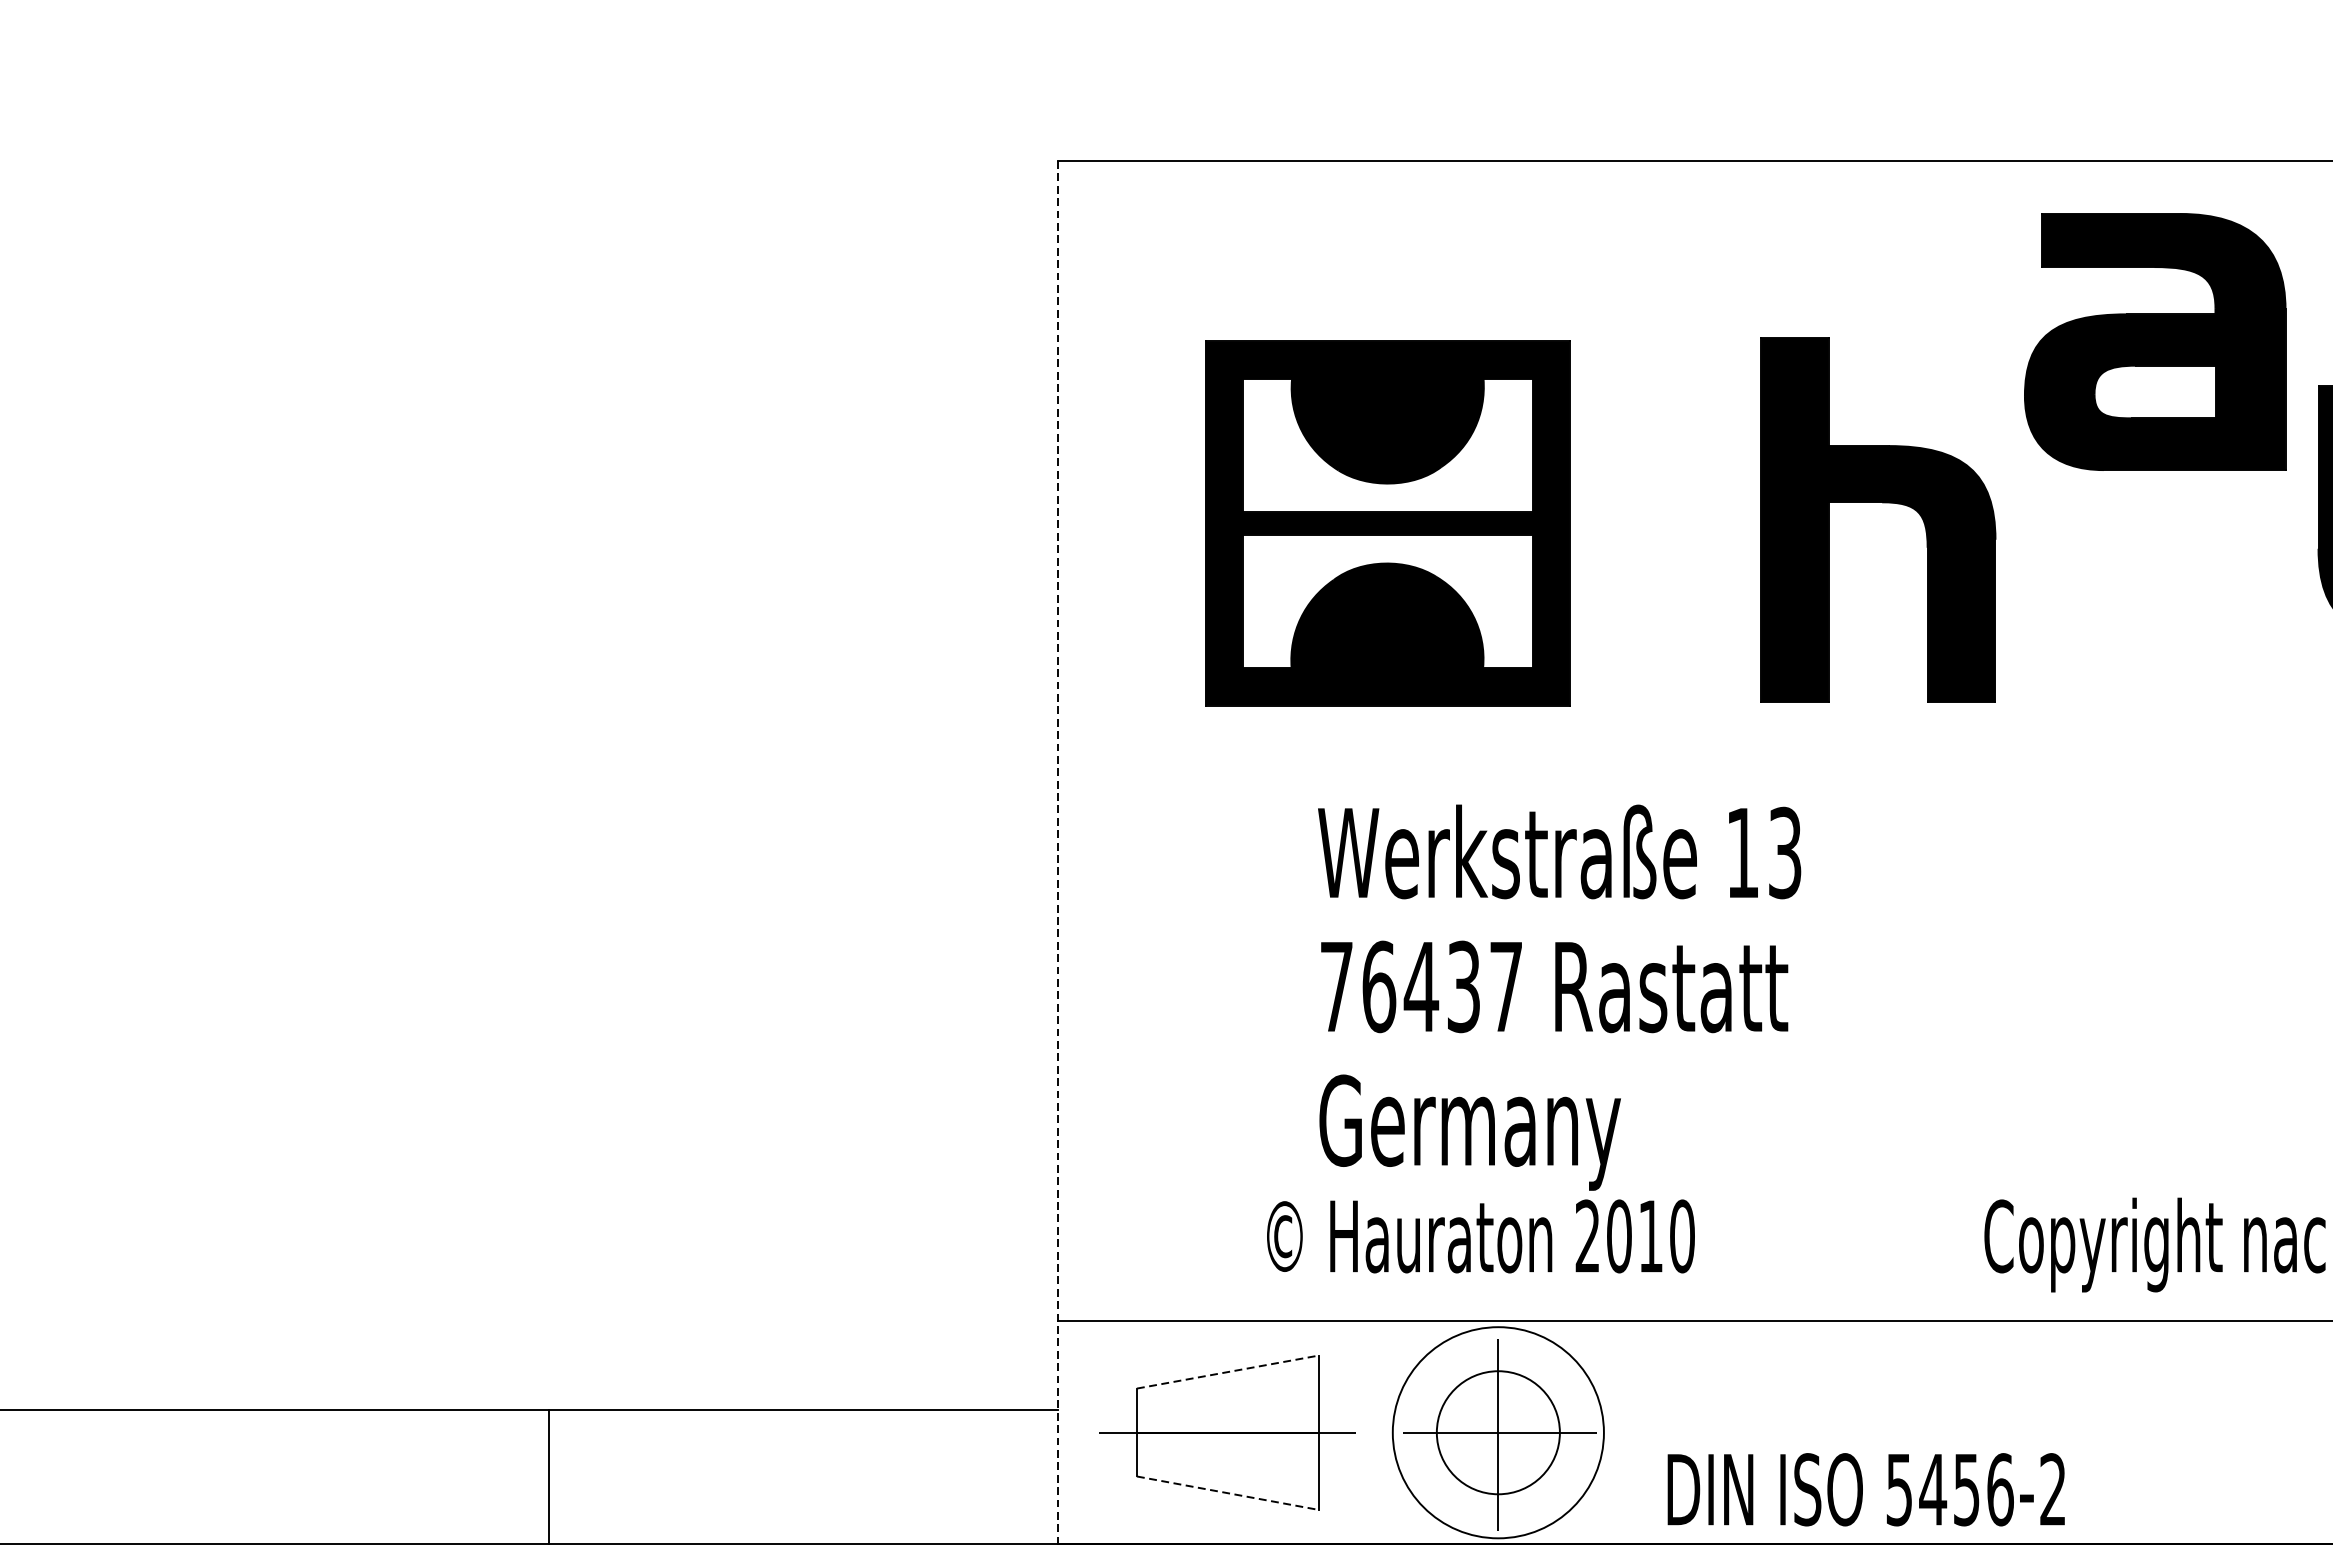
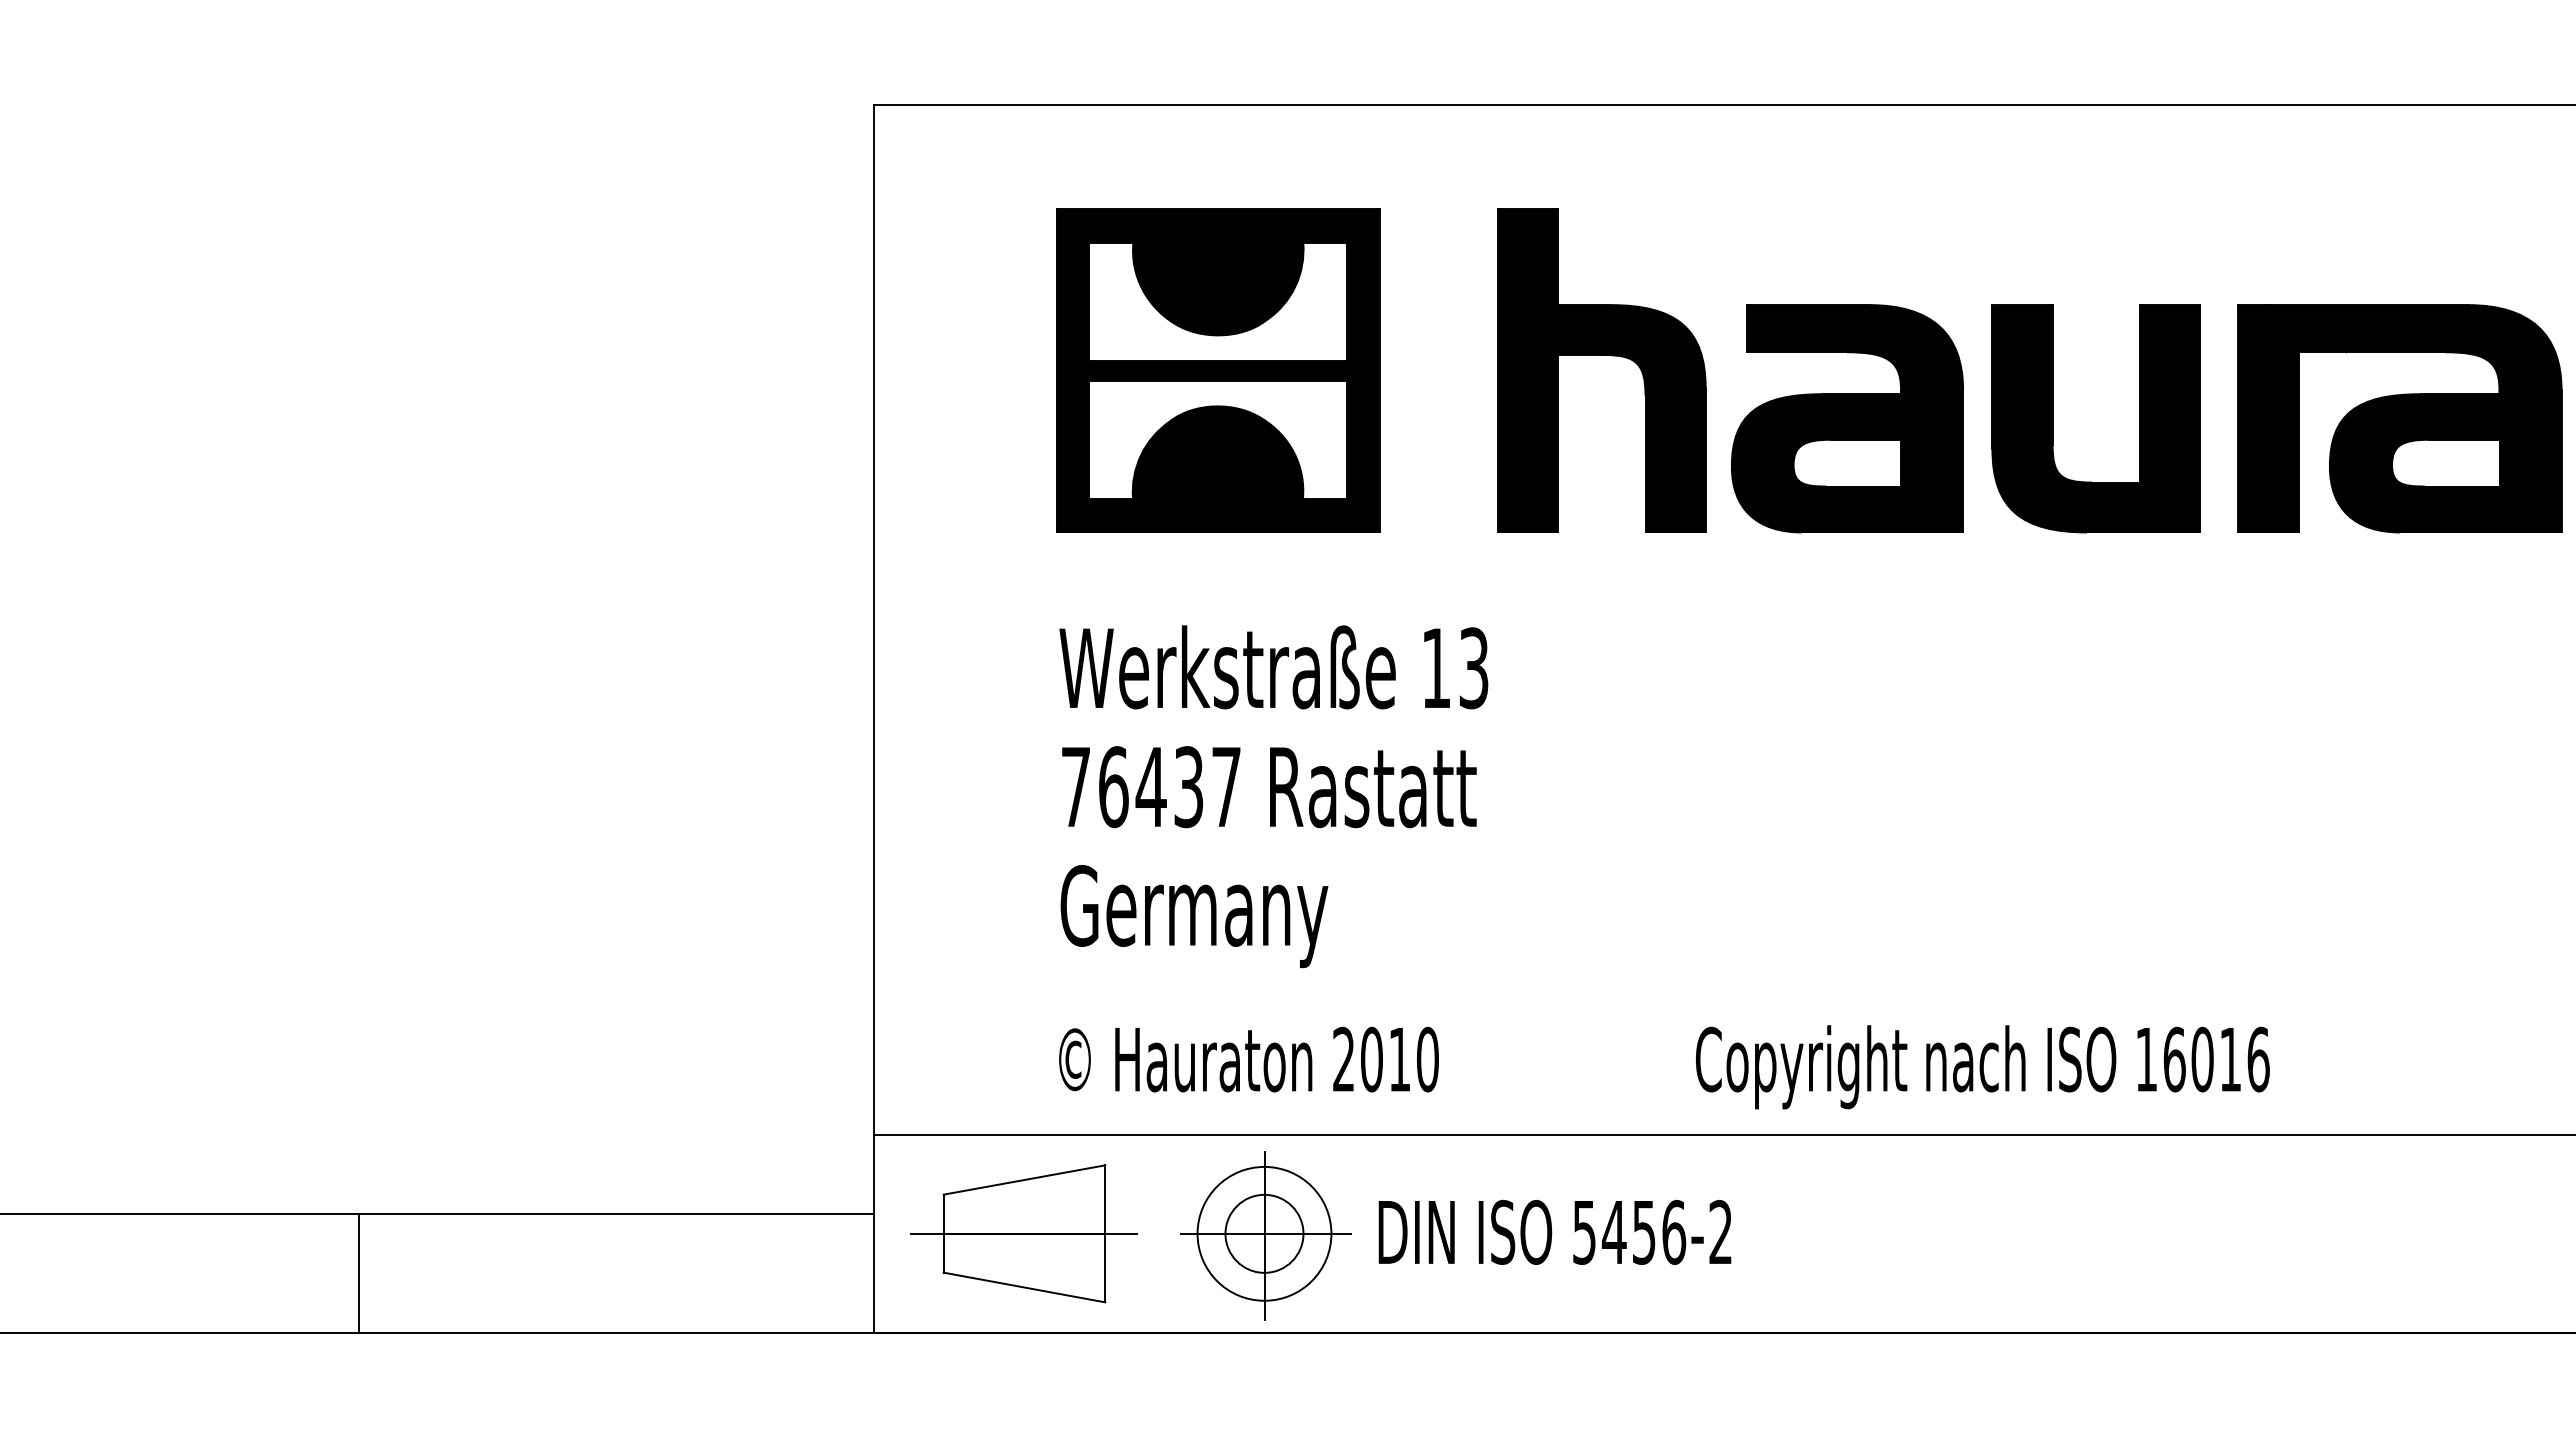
part: (2155, 341) -> (1847, 418), moved
part: (1878, 502) -> (1601, 355), moved
part: (1387, 523) -> (1218, 370), moved
line: (1058, 853) -> (874, 719), dashed -> solid
text: (1559, 997) -> (1273, 796), moved
line: (1227, 1371) -> (1024, 1179), dashed -> solid
circle: (1498, 1432) -> (1264, 1233), size x0.71
circle: (1498, 1432) -> (1264, 1233), size x0.71
line: (549, 1477) -> (359, 1273), moved
text: (1865, 1488) -> (1554, 1231), moved
line: (1227, 1493) -> (1024, 1287), dashed -> solid

